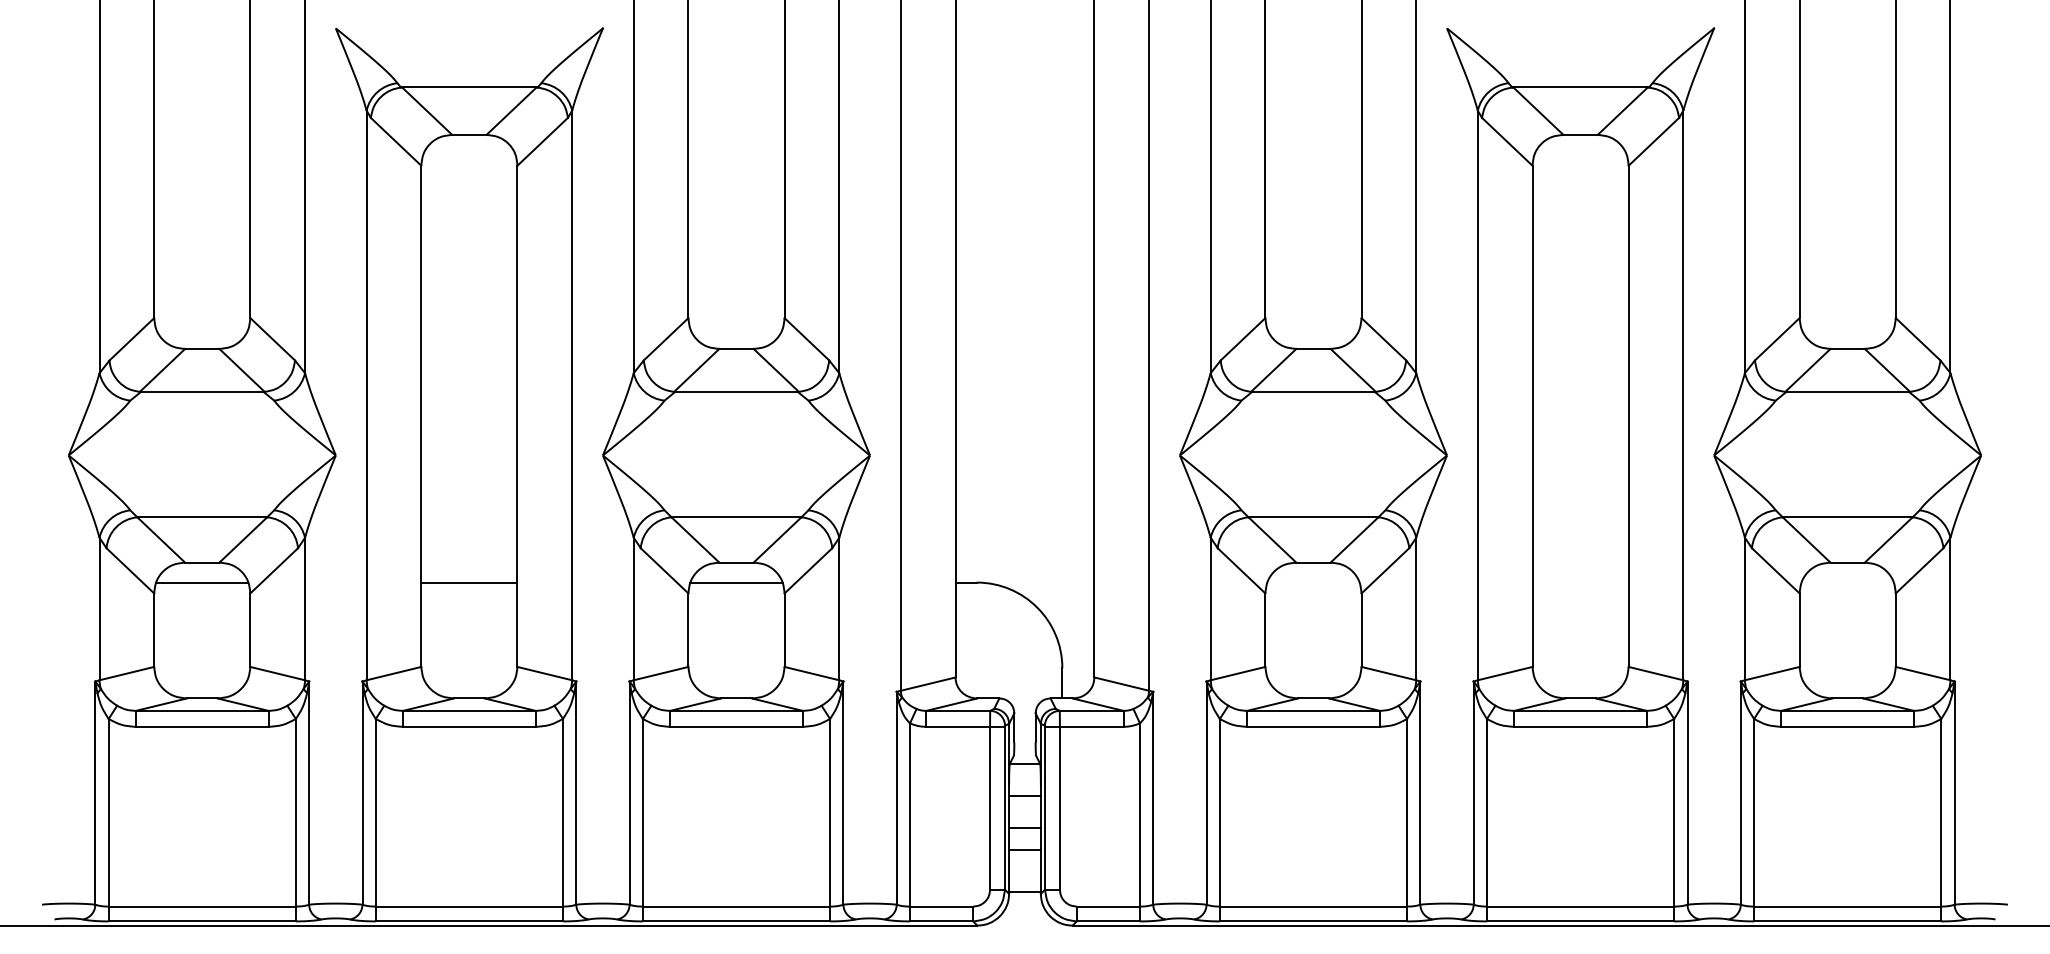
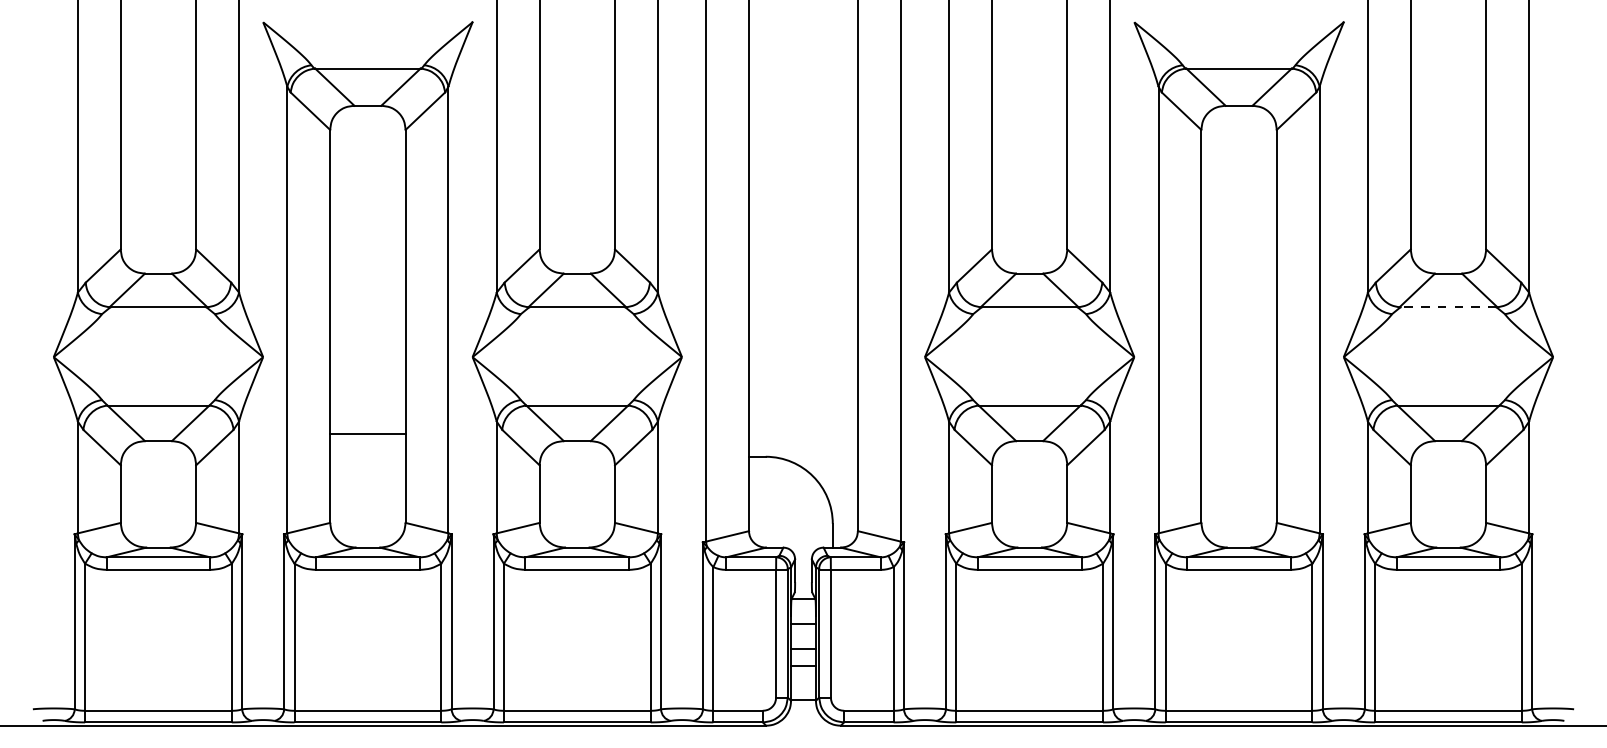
line: (1847, 392) -> (1448, 307), solid -> dashed
line: (202, 582) -> (158, 456), removed
line: (468, 582) -> (367, 433), moved
line: (736, 582) -> (577, 456), removed

